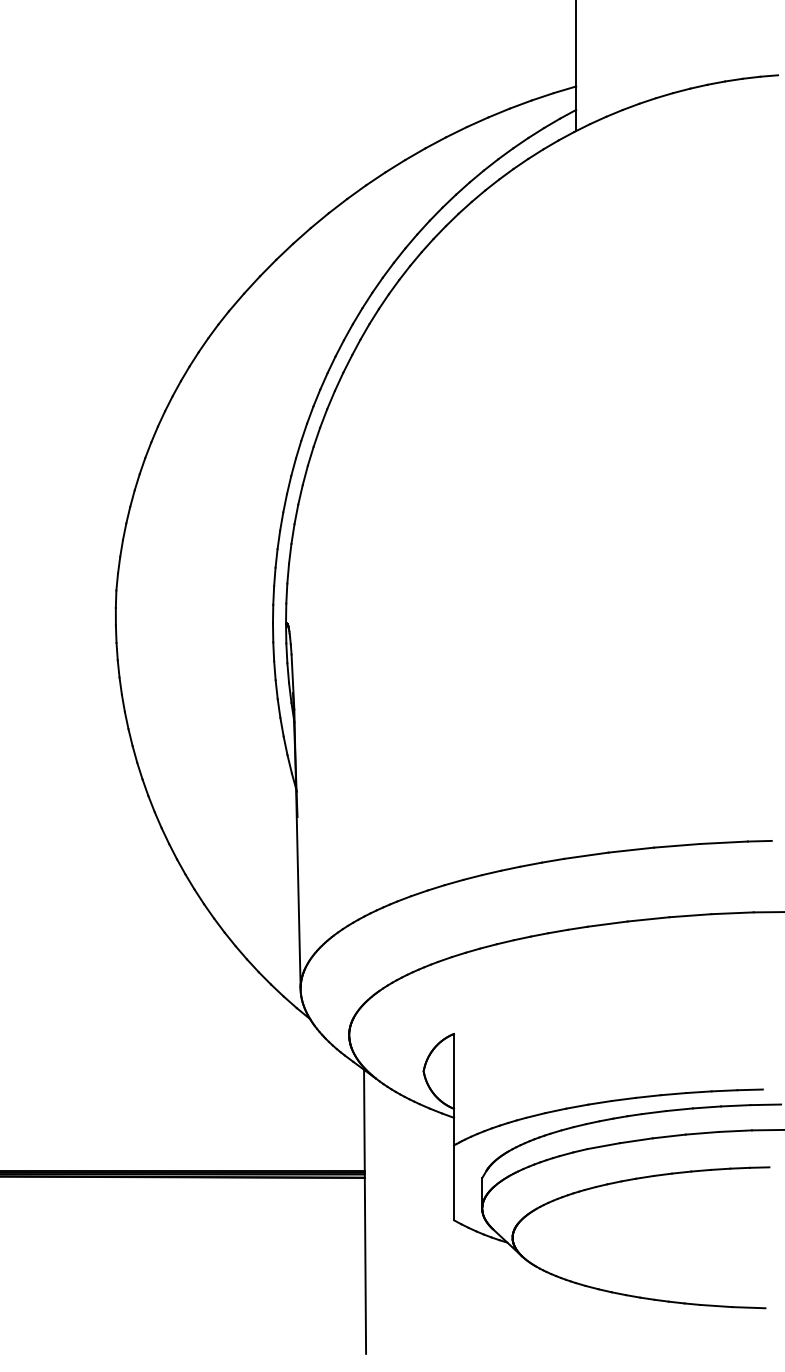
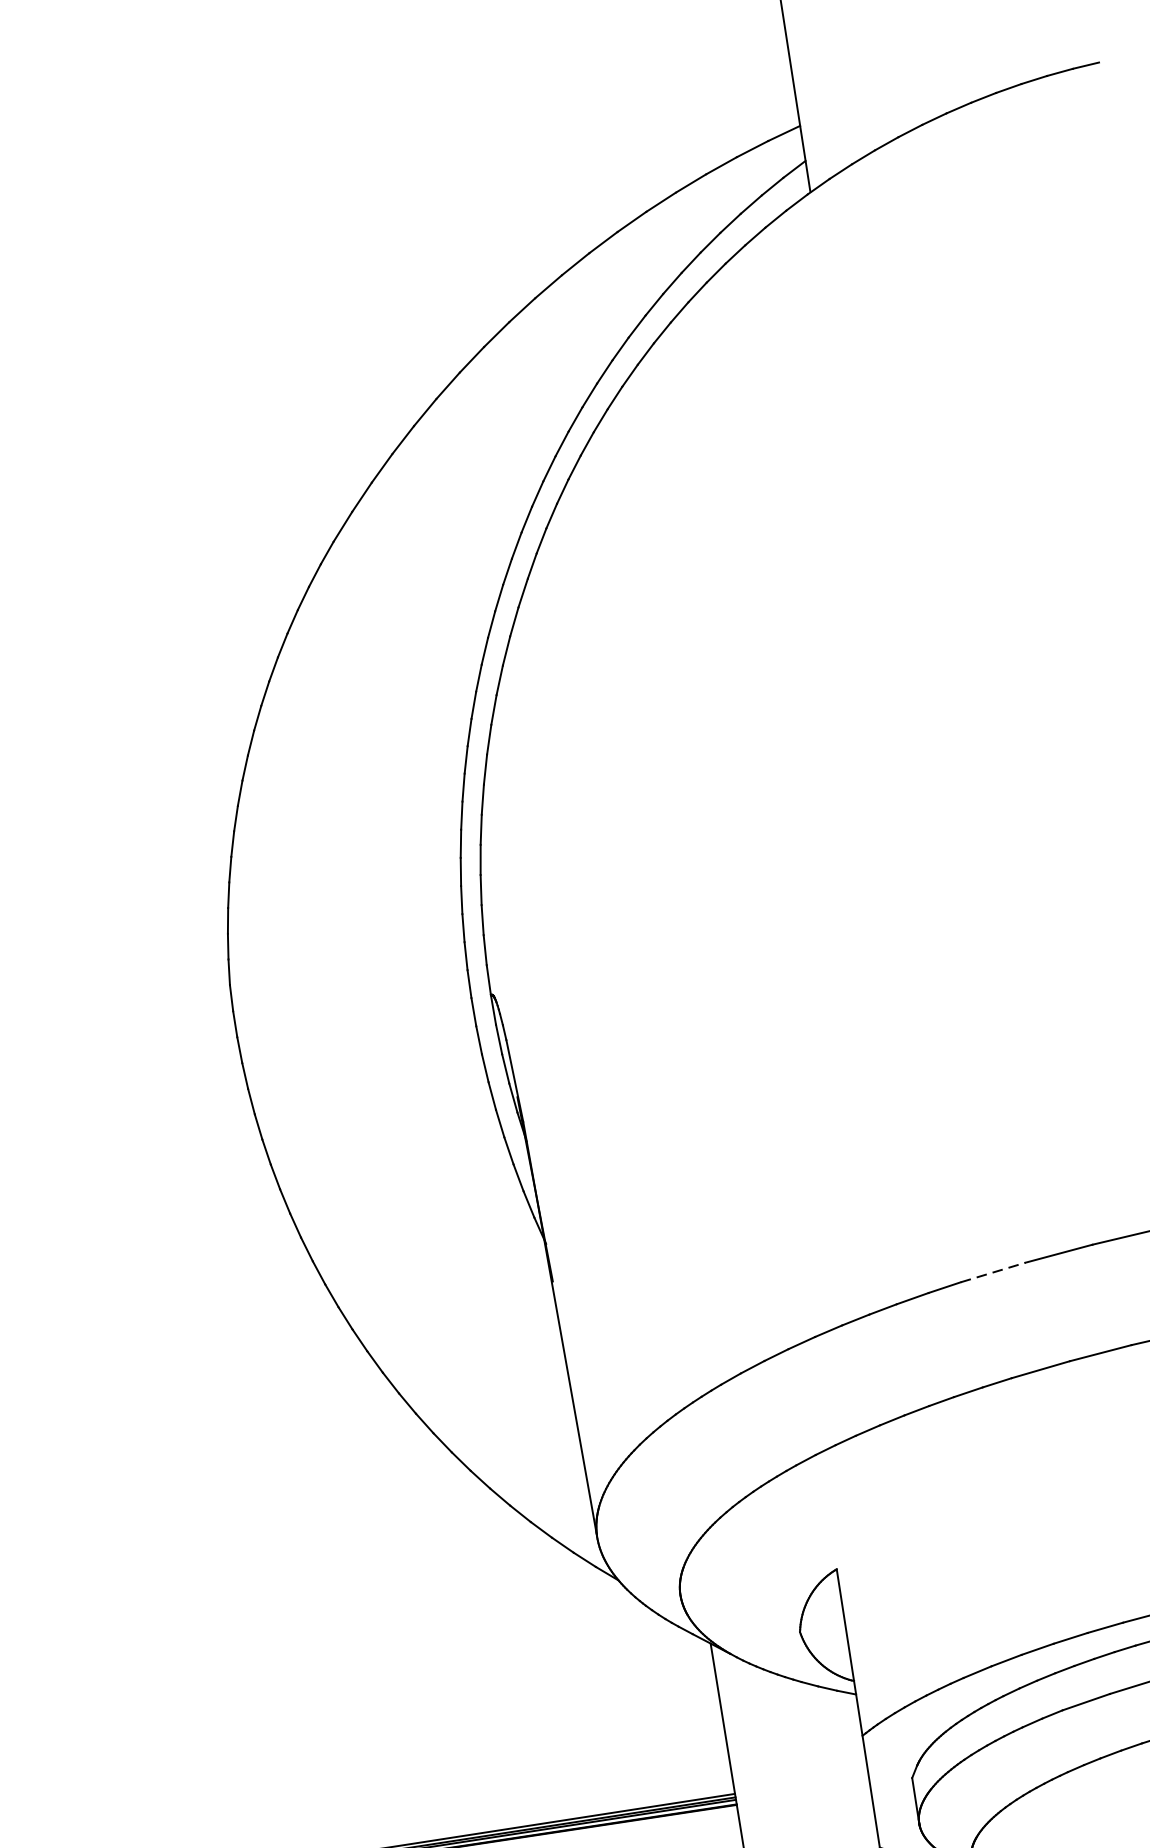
line: (586, 855) -> (993, 1272), solid -> dashed

